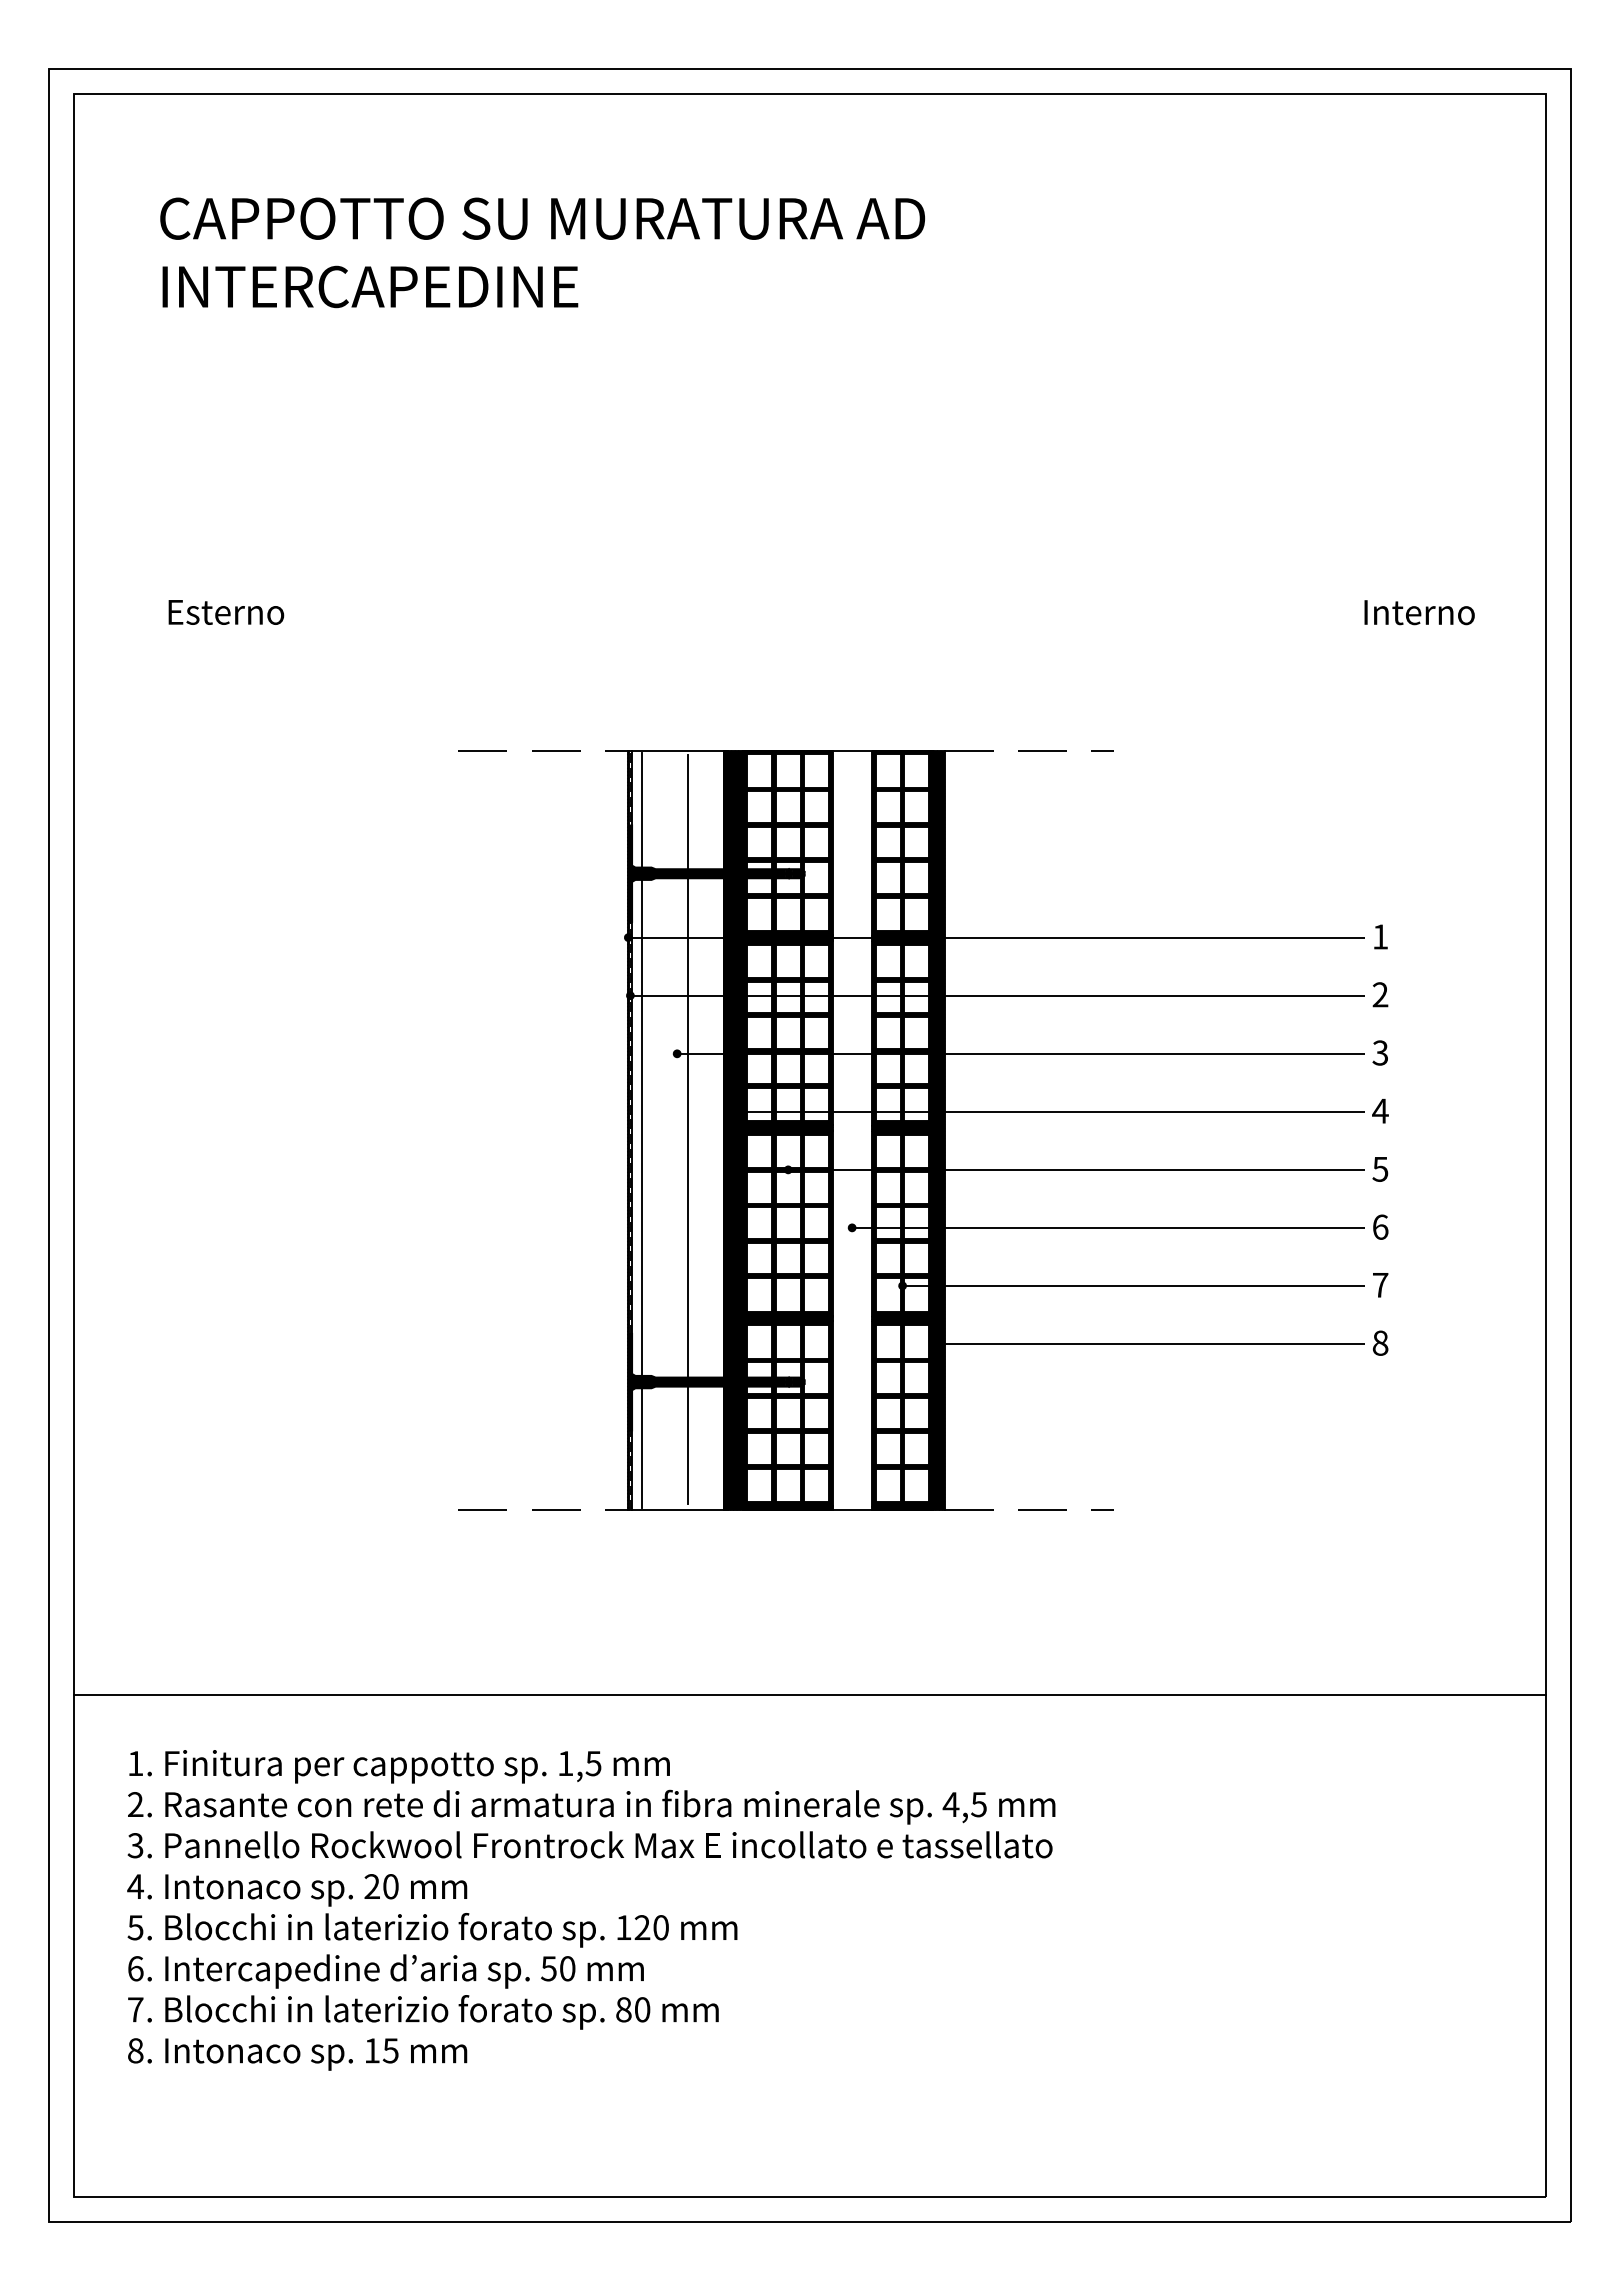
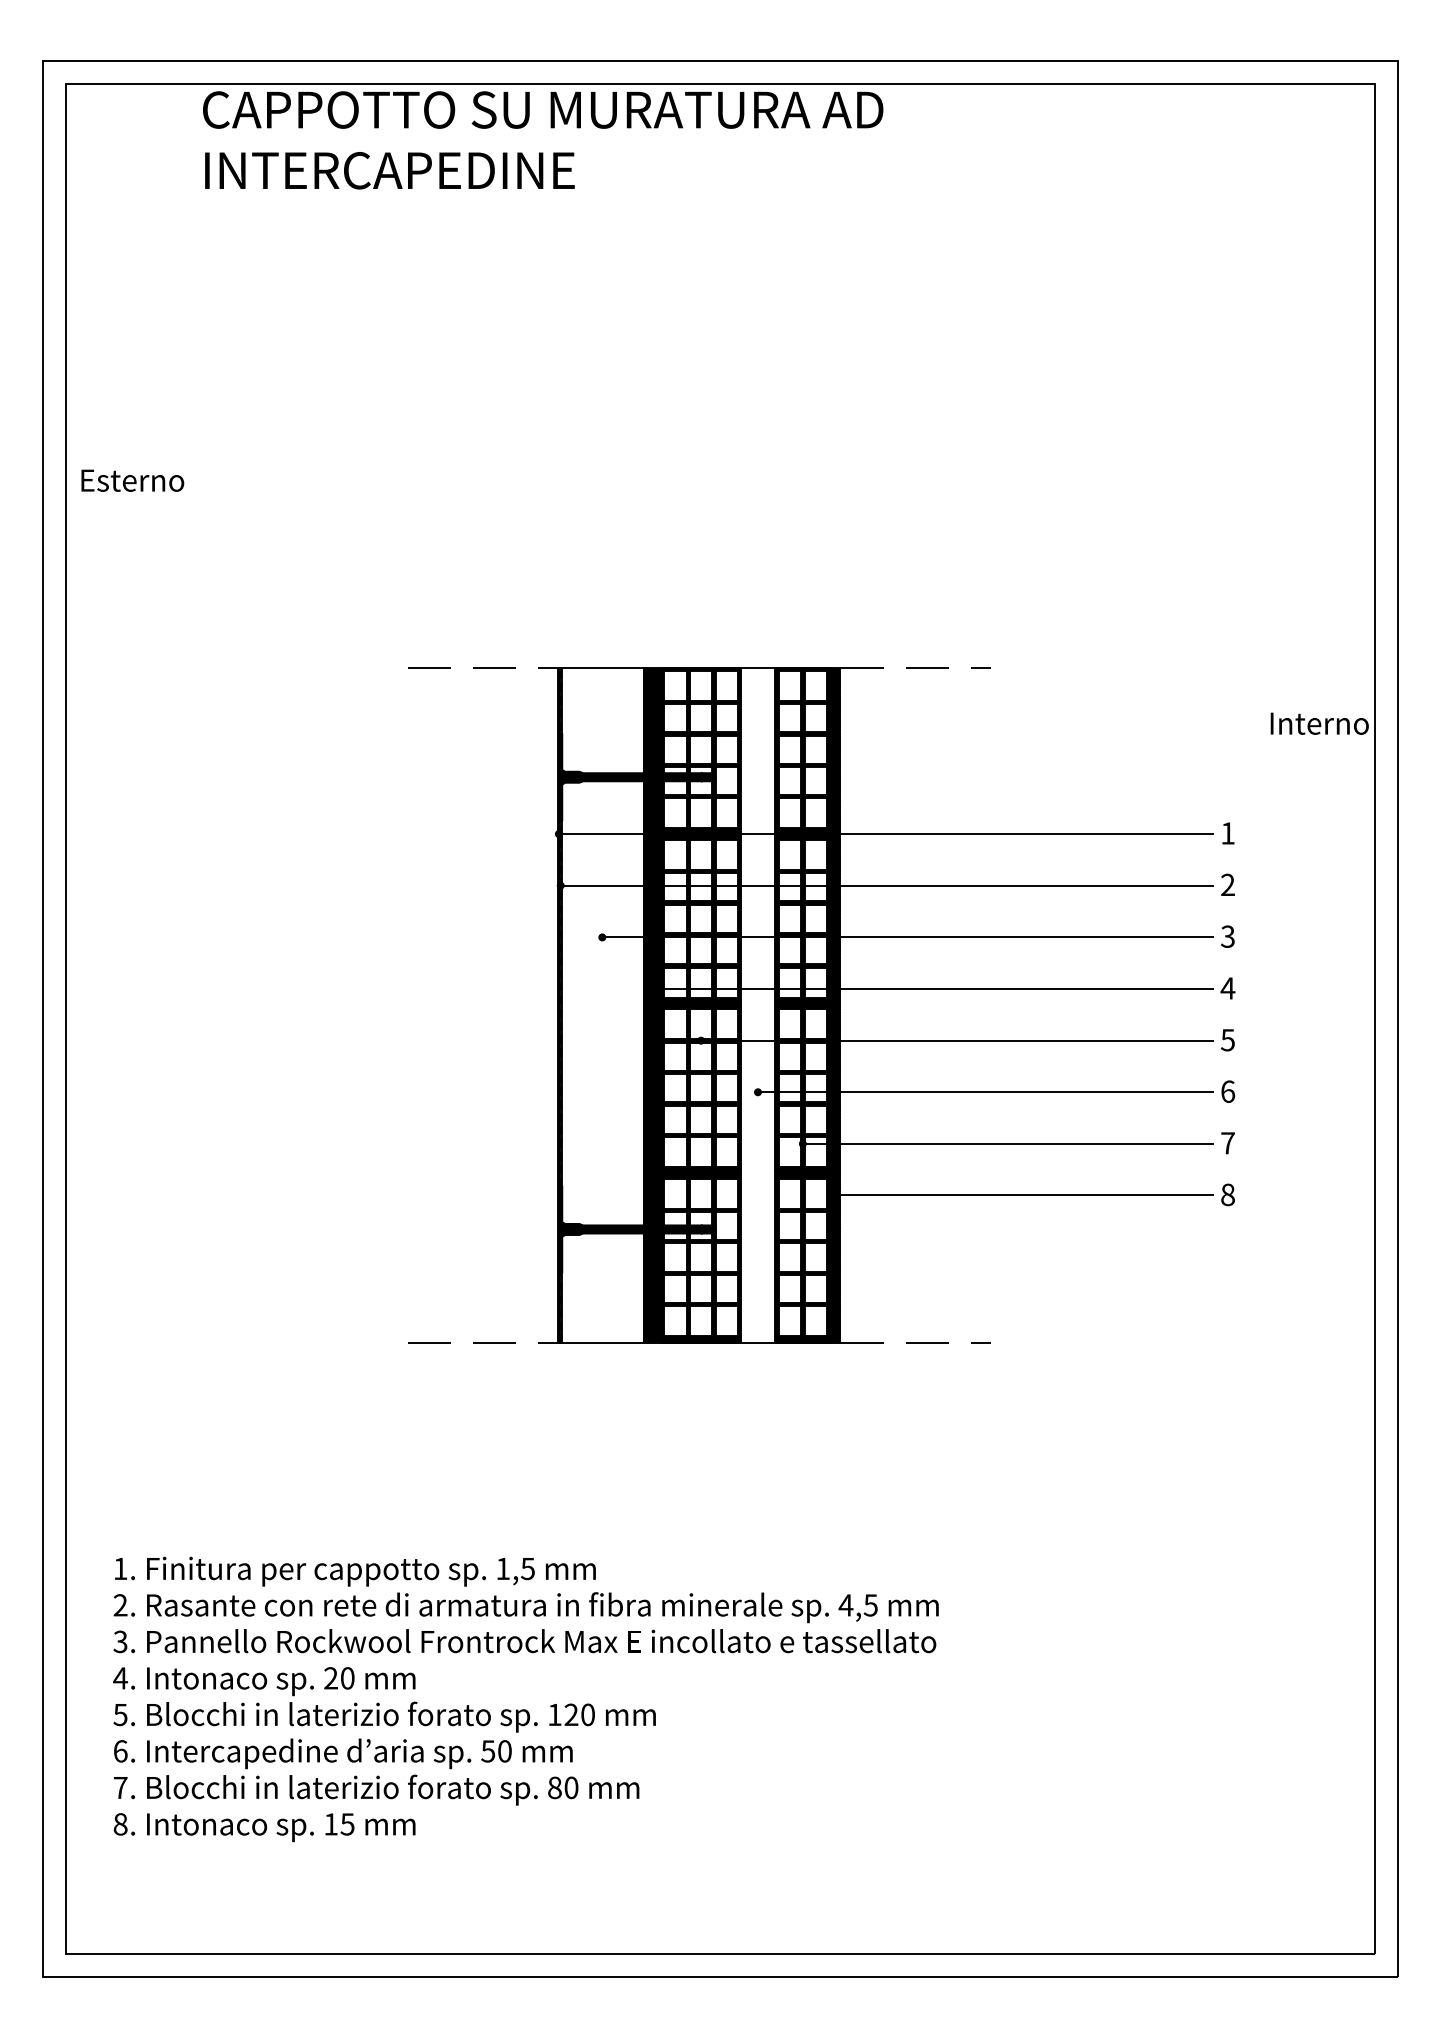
text: (542, 252) -> (543, 140), moved
text: (226, 612) -> (132, 480), moved
text: (1419, 612) -> (1319, 723), moved
line: (688, 1129) -> (612, 1004), removed
line: (642, 1130) -> (571, 1005), removed
line: (809, 1694) -> (720, 1507), removed

